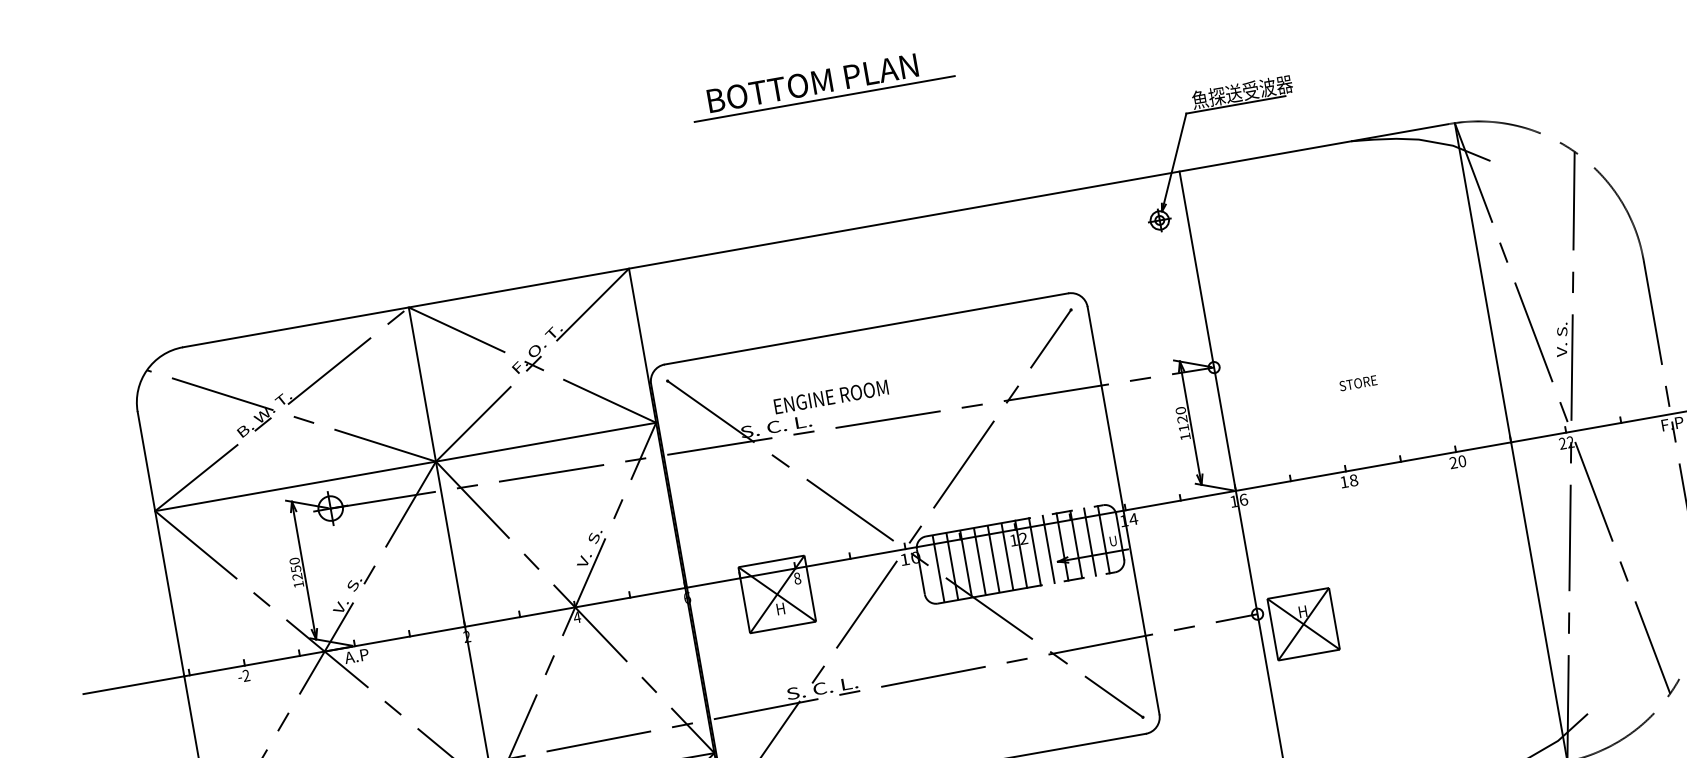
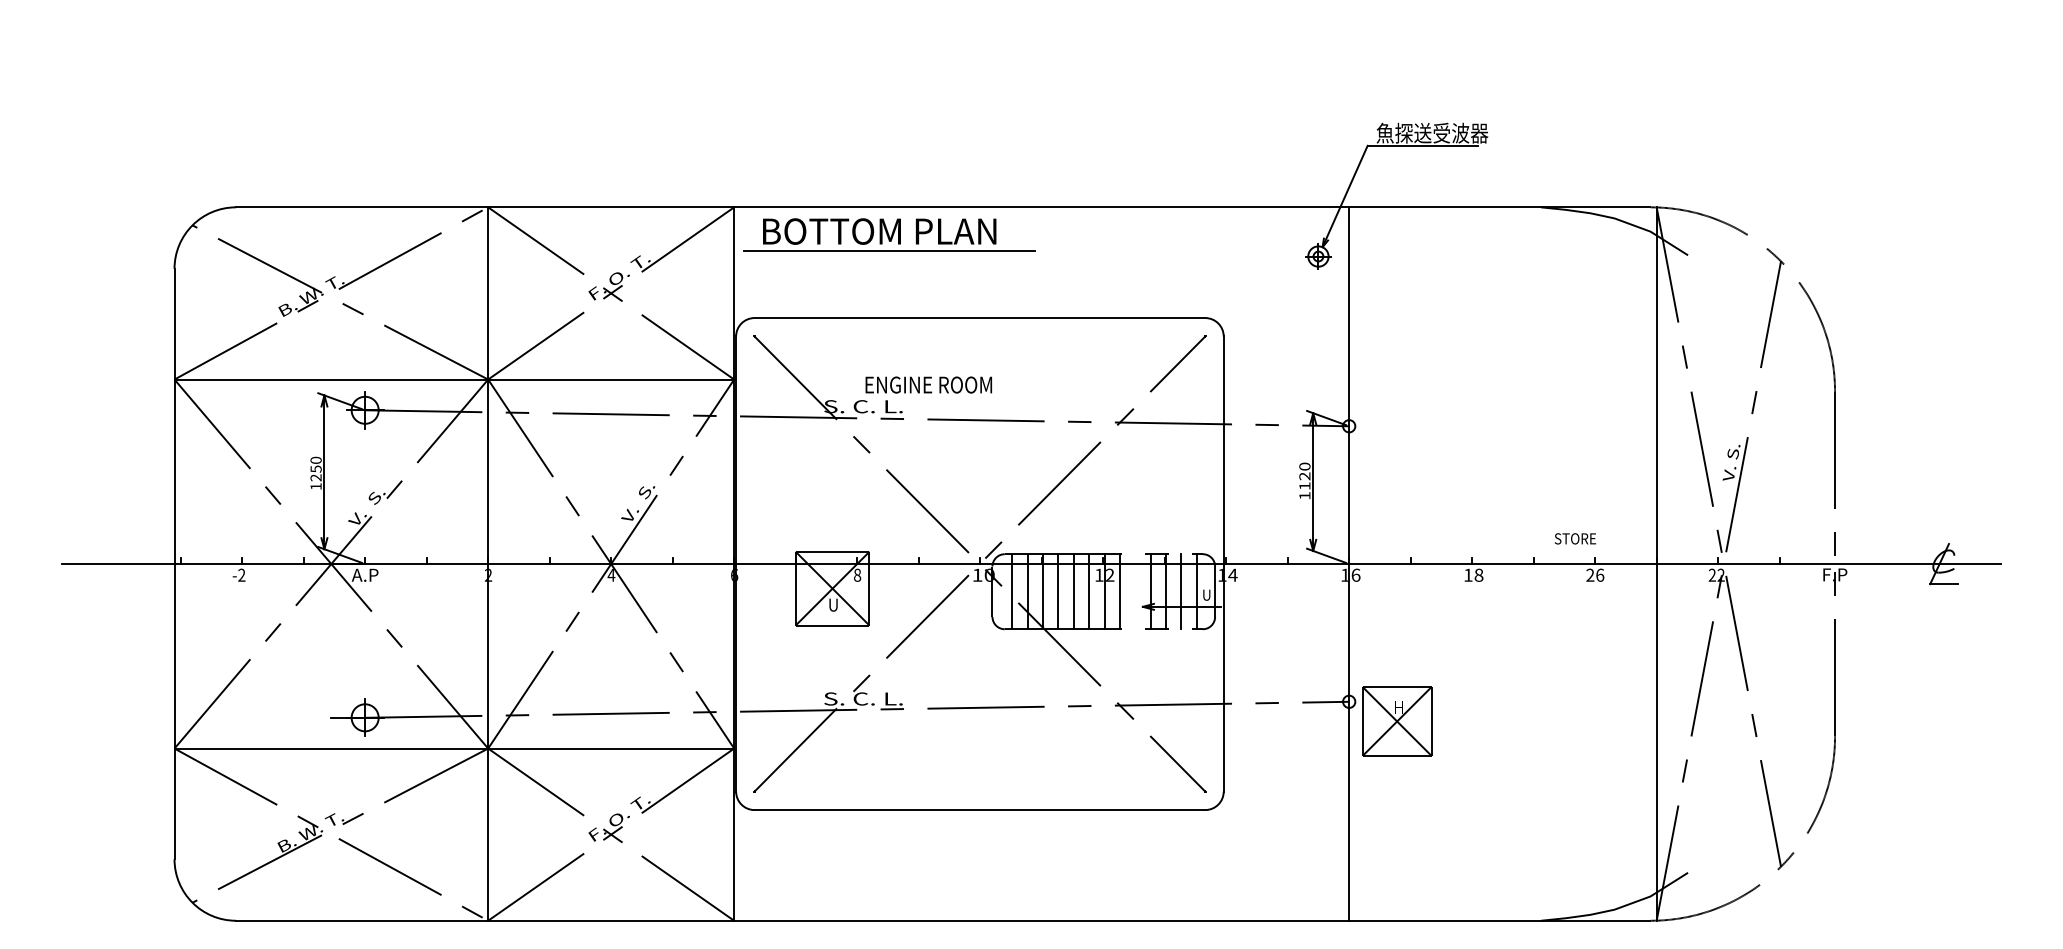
part: (822, 84) -> (889, 234), moved
text: (1358, 382) -> (1575, 538), moved
text: (1462, 460) -> (1600, 574), 20 -> 26
line: (1048, 549) -> (1135, 591), removed
text: (780, 608) -> (833, 604), H -> U

